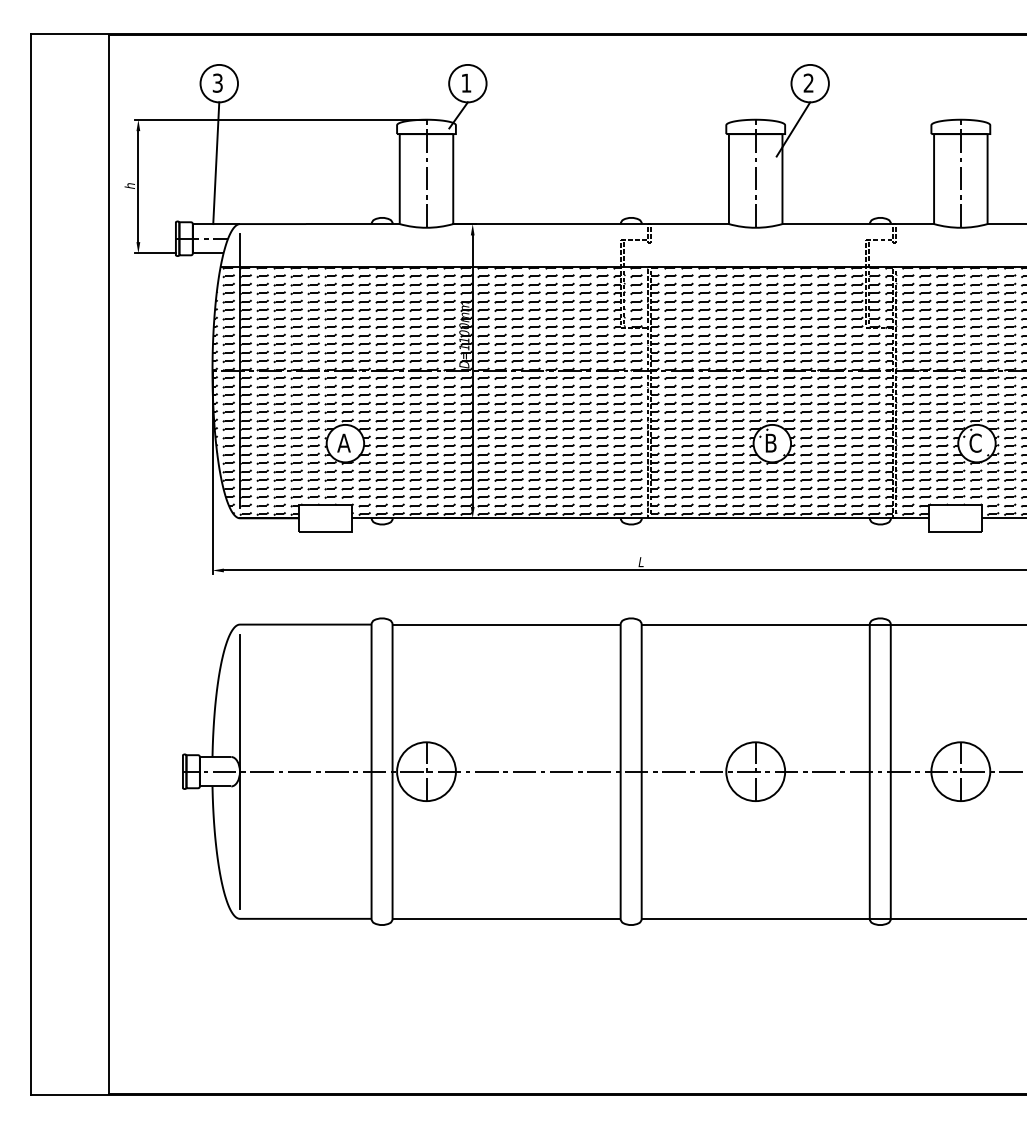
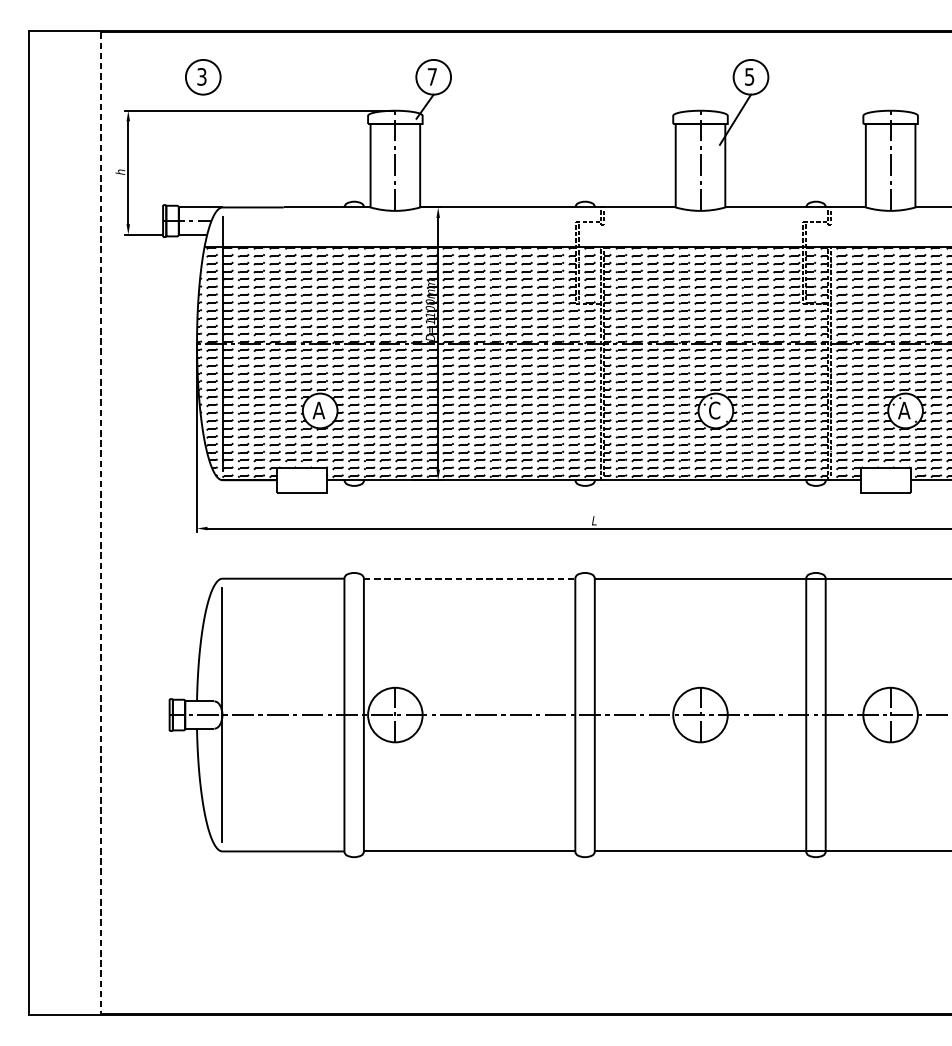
text: (466, 82) -> (432, 76), 1 -> 7
text: (808, 82) -> (749, 76), 2 -> 5
line: (216, 163) -> (200, 151), removed
text: (770, 442) -> (714, 409), B -> C
text: (975, 442) -> (904, 409), C -> A
line: (108, 564) -> (100, 523), solid -> dashed
line: (507, 624) -> (470, 578), solid -> dashed

